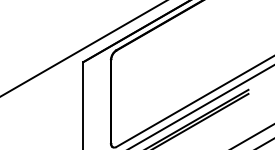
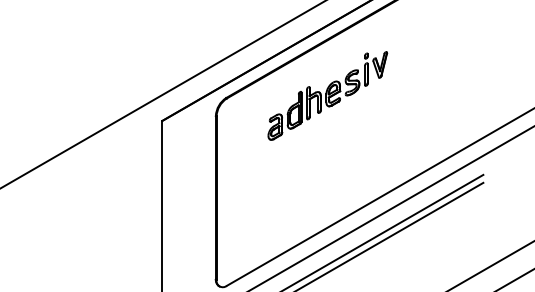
part: (168, 48) -> (327, 94), added

